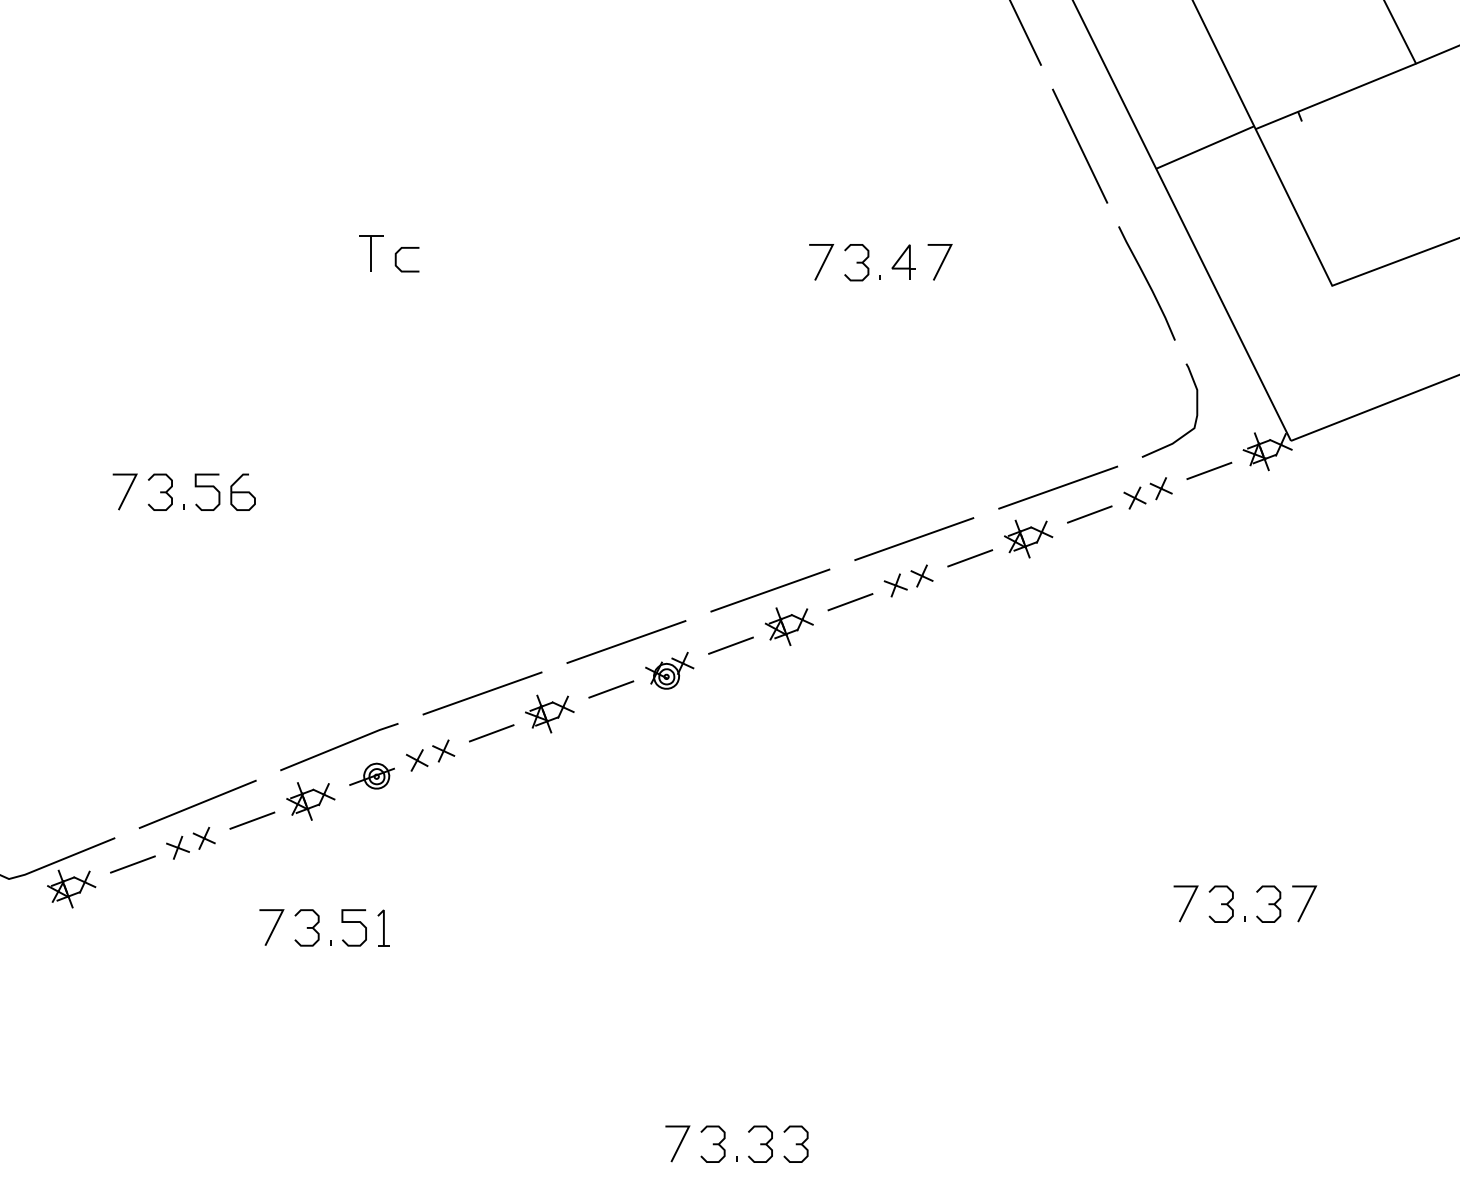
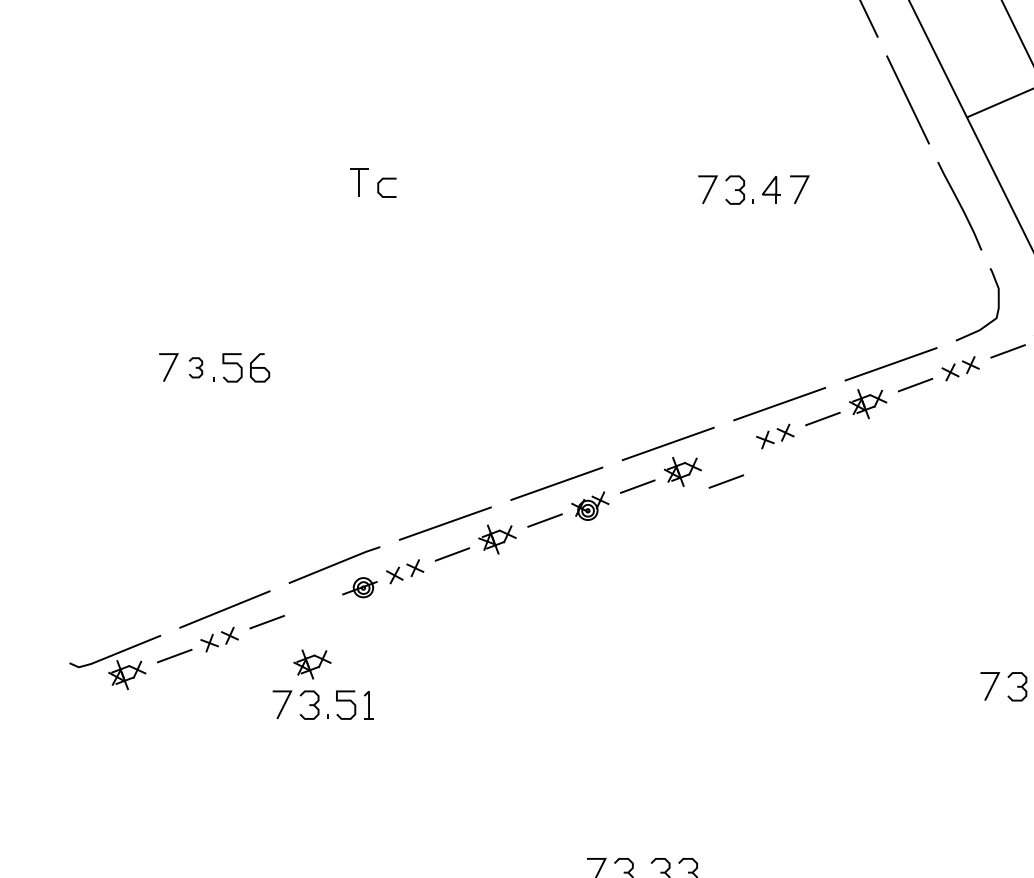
part: (159, 491) -> (195, 367), size x0.7
line: (850, 602) -> (726, 481), moved
part: (310, 801) -> (312, 664), moved

